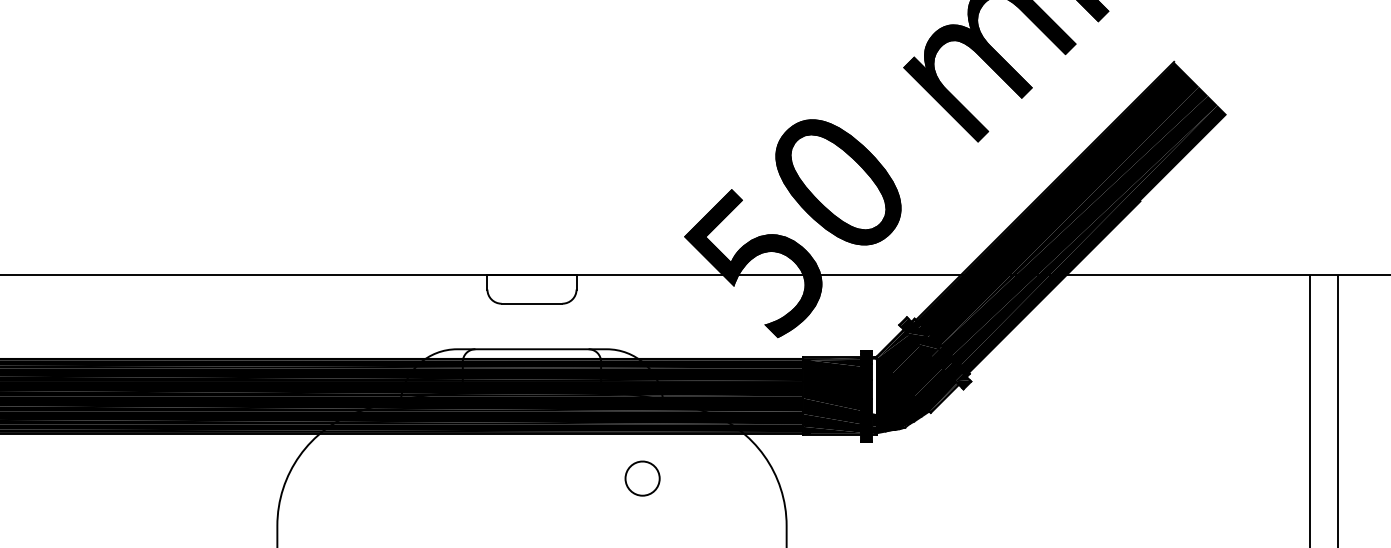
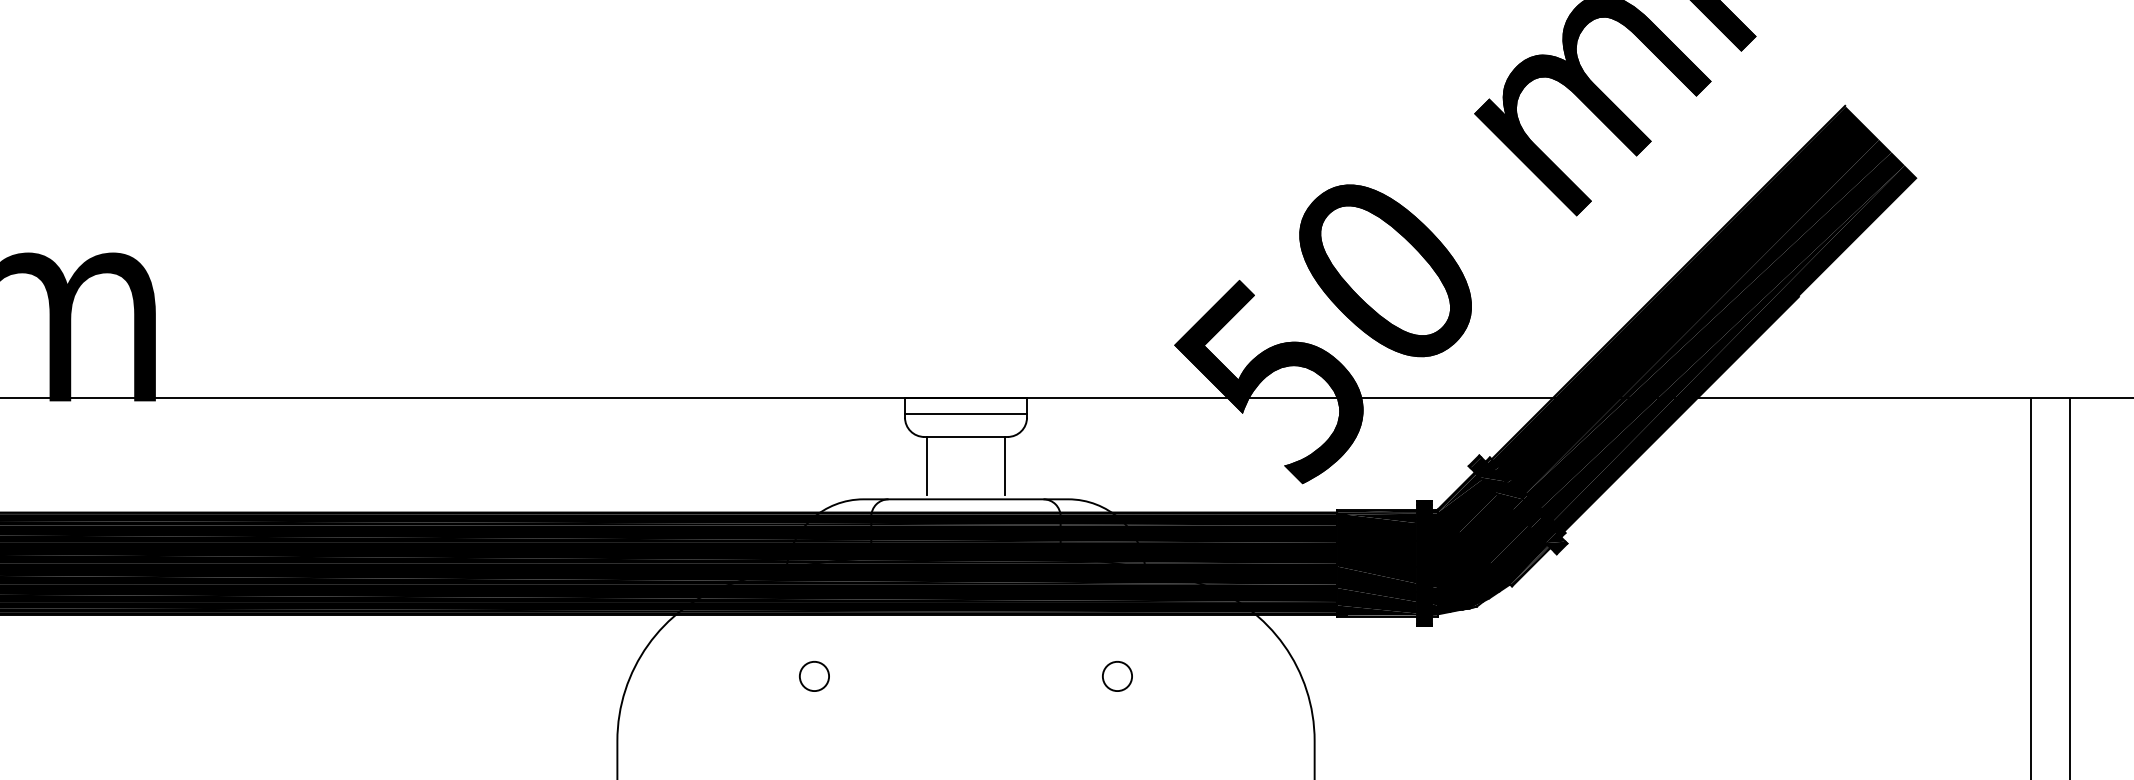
line: (532, 286) -> (966, 413), added
line: (503, 324) -> (927, 465), added
line: (560, 324) -> (1004, 465), added
fill: (874, 386) -> (1434, 550), added
part: (421, 478) -> (814, 676), added
part: (642, 478) -> (1117, 676), size x0.62

